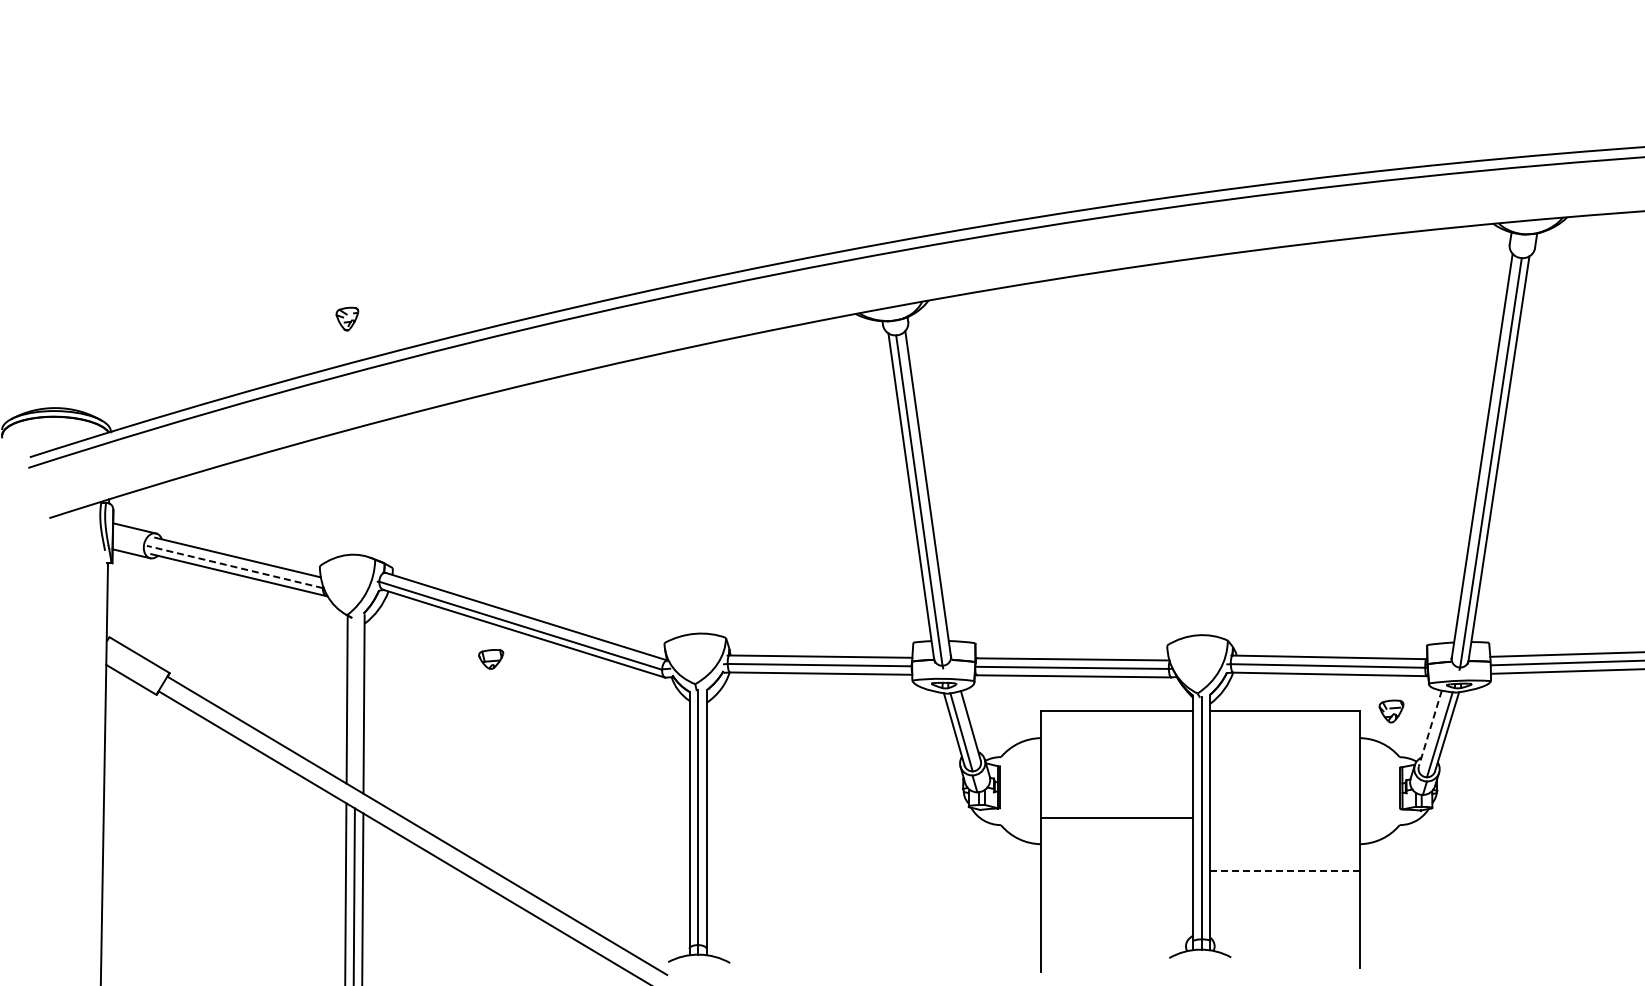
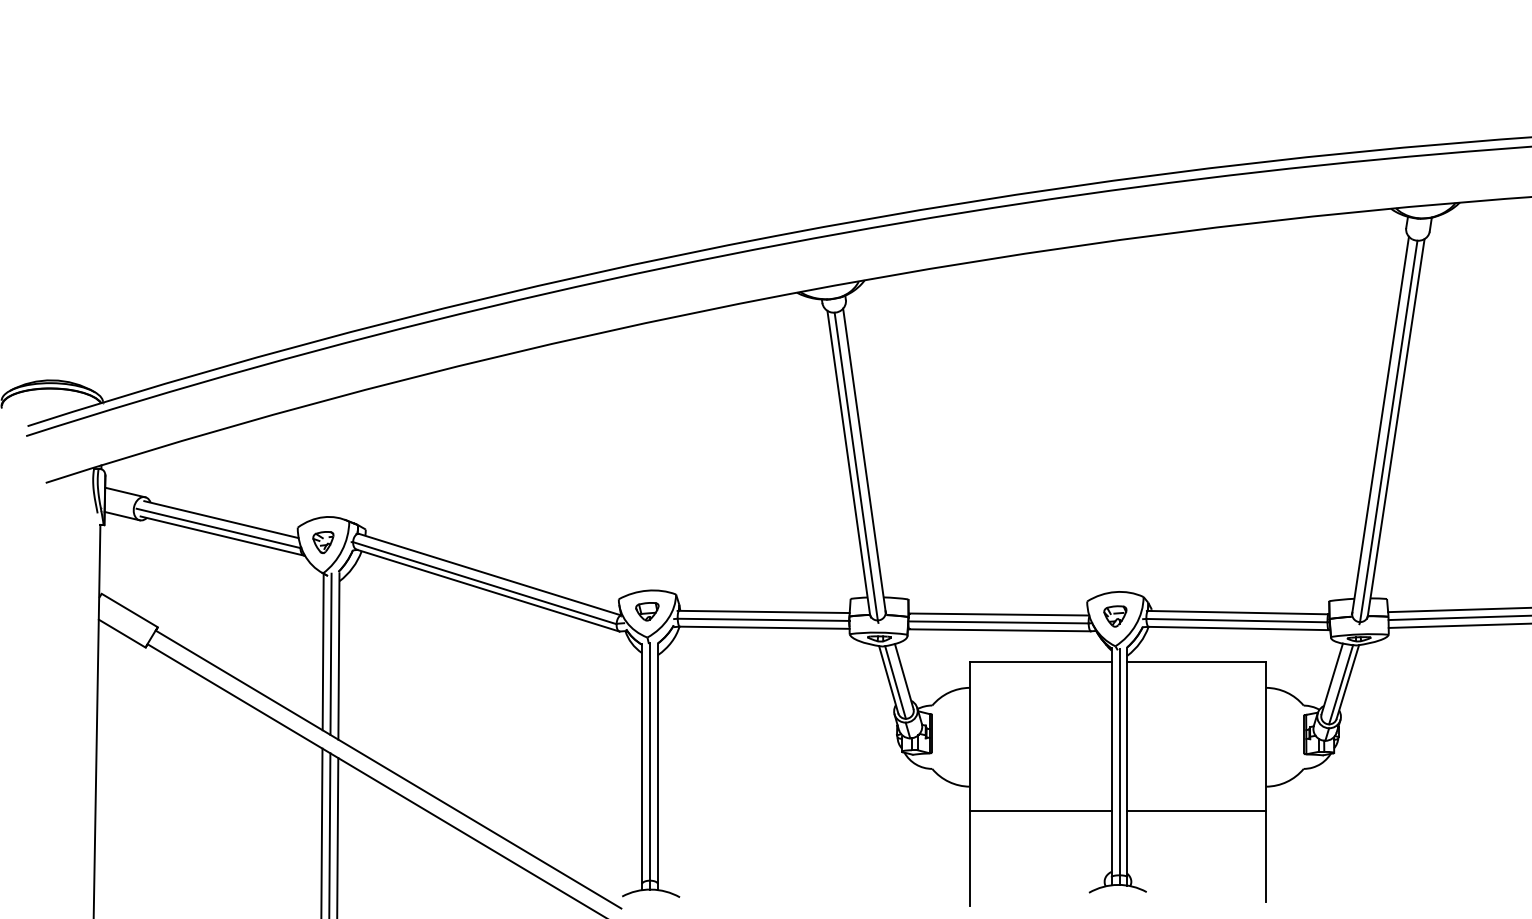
part: (347, 318) -> (323, 541), moved
line: (234, 566) -> (218, 527), dashed -> solid
part: (491, 659) -> (647, 611), moved
line: (355, 701) -> (330, 653), added
part: (1391, 711) -> (1115, 616), moved
line: (1430, 728) -> (1332, 678), dashed -> solid
line: (1117, 817) -> (1040, 811), moved
line: (1284, 870) -> (1196, 811), dashed -> solid

